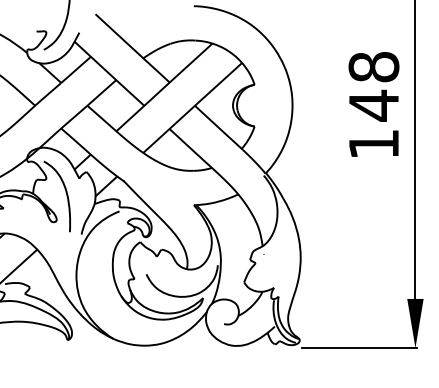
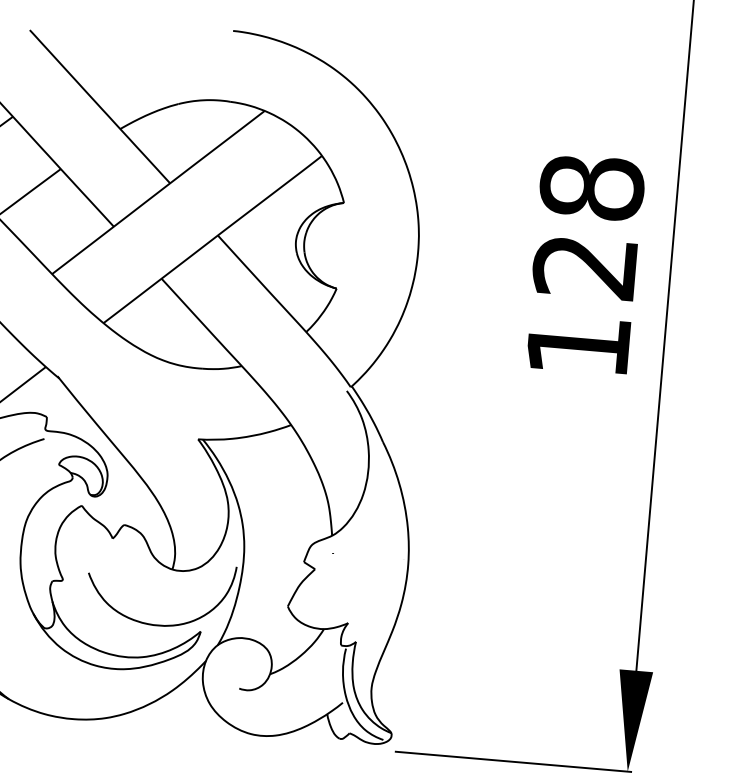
text: (373, 105) -> (584, 266), 148 -> 128

